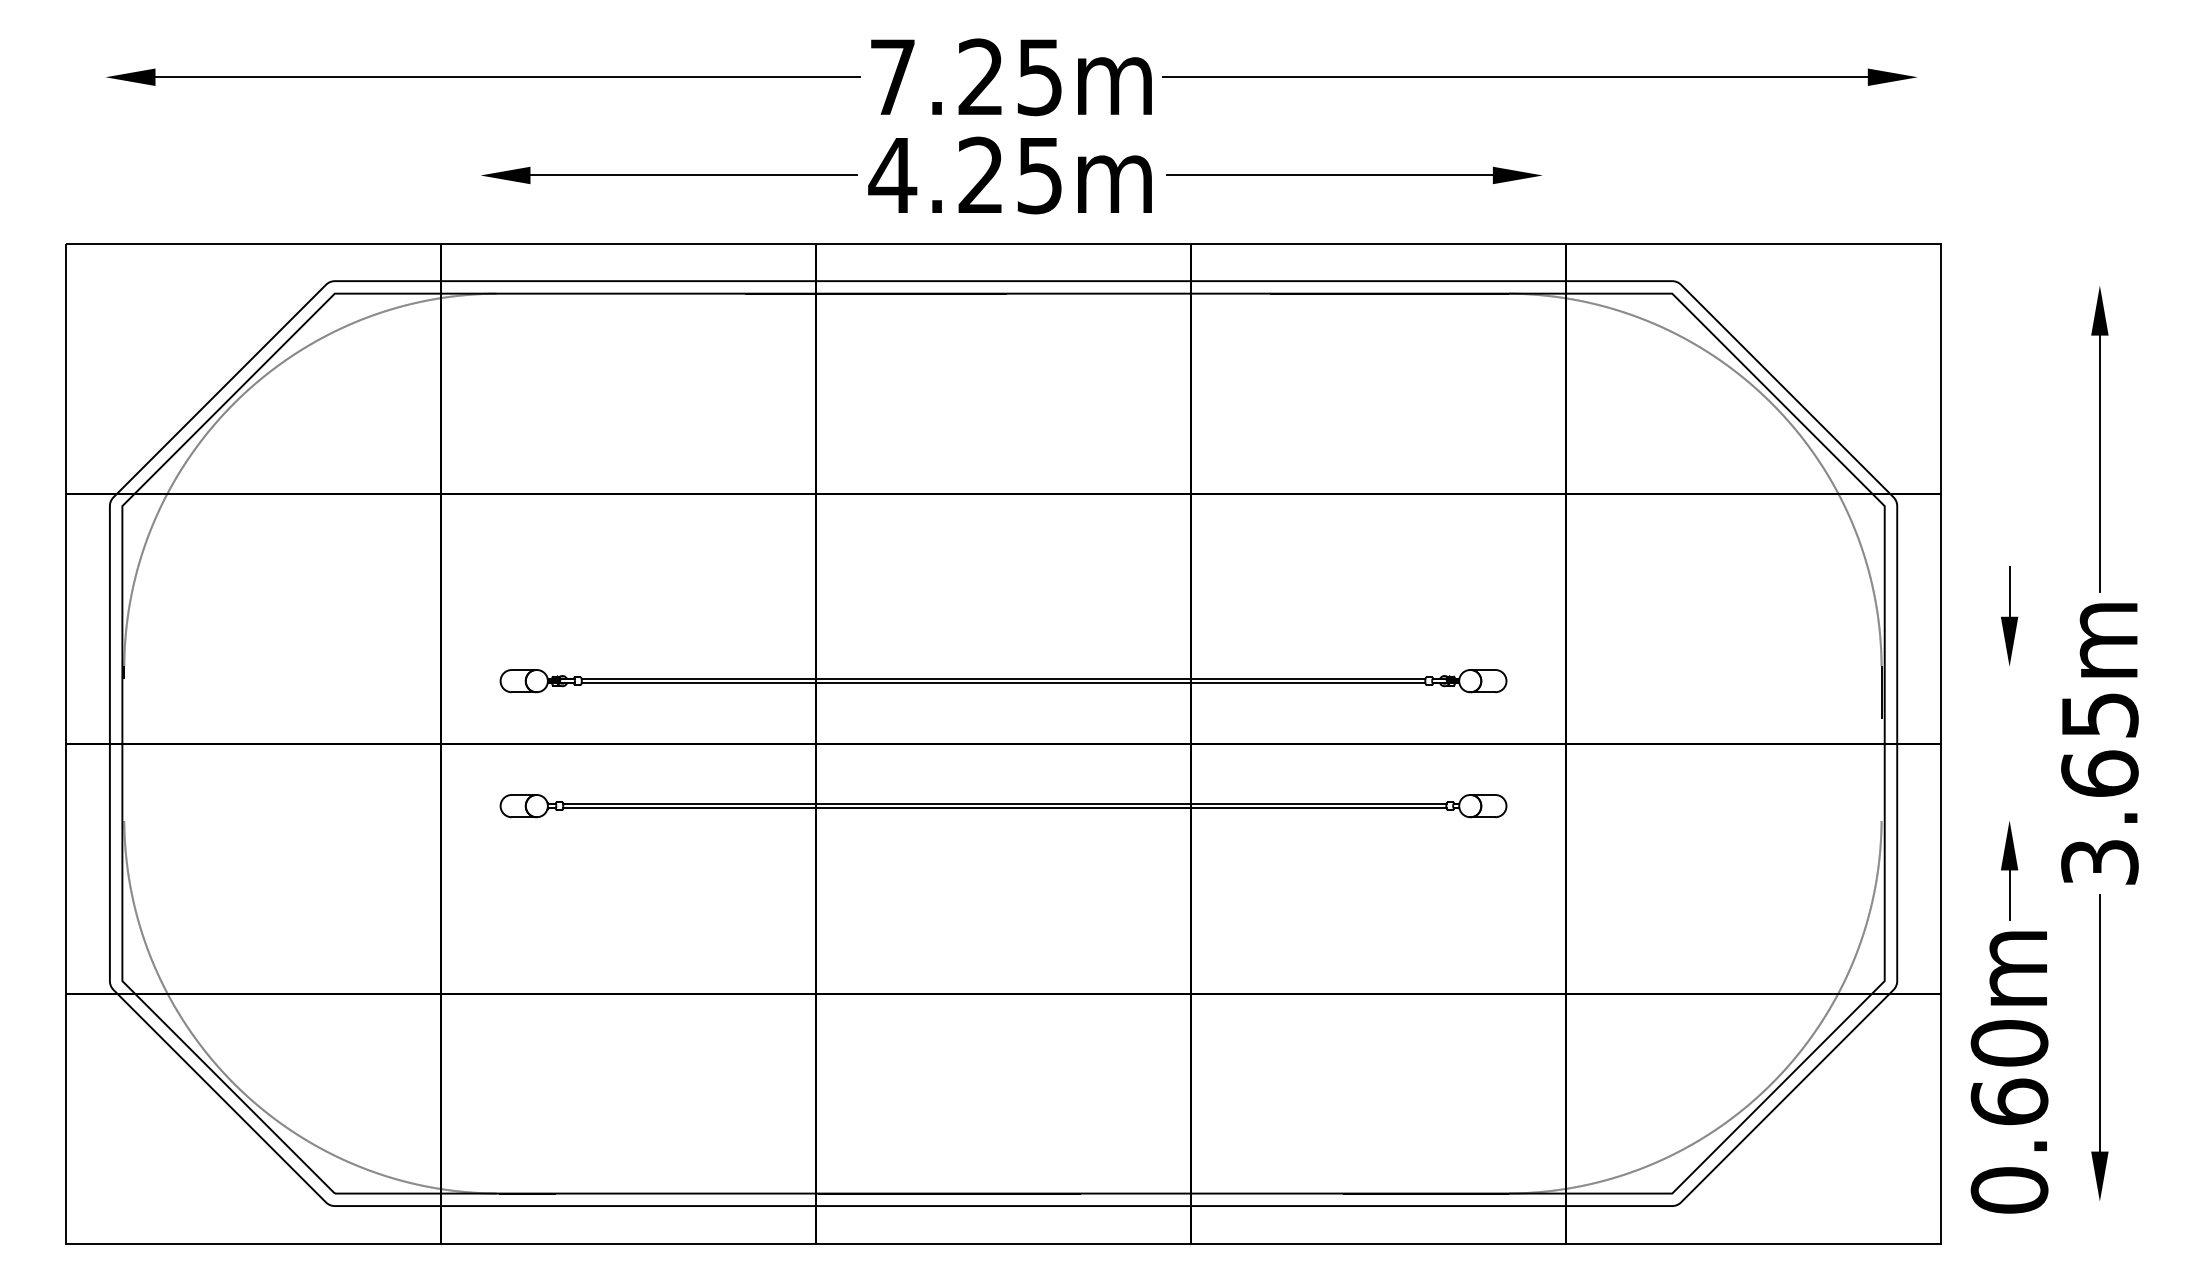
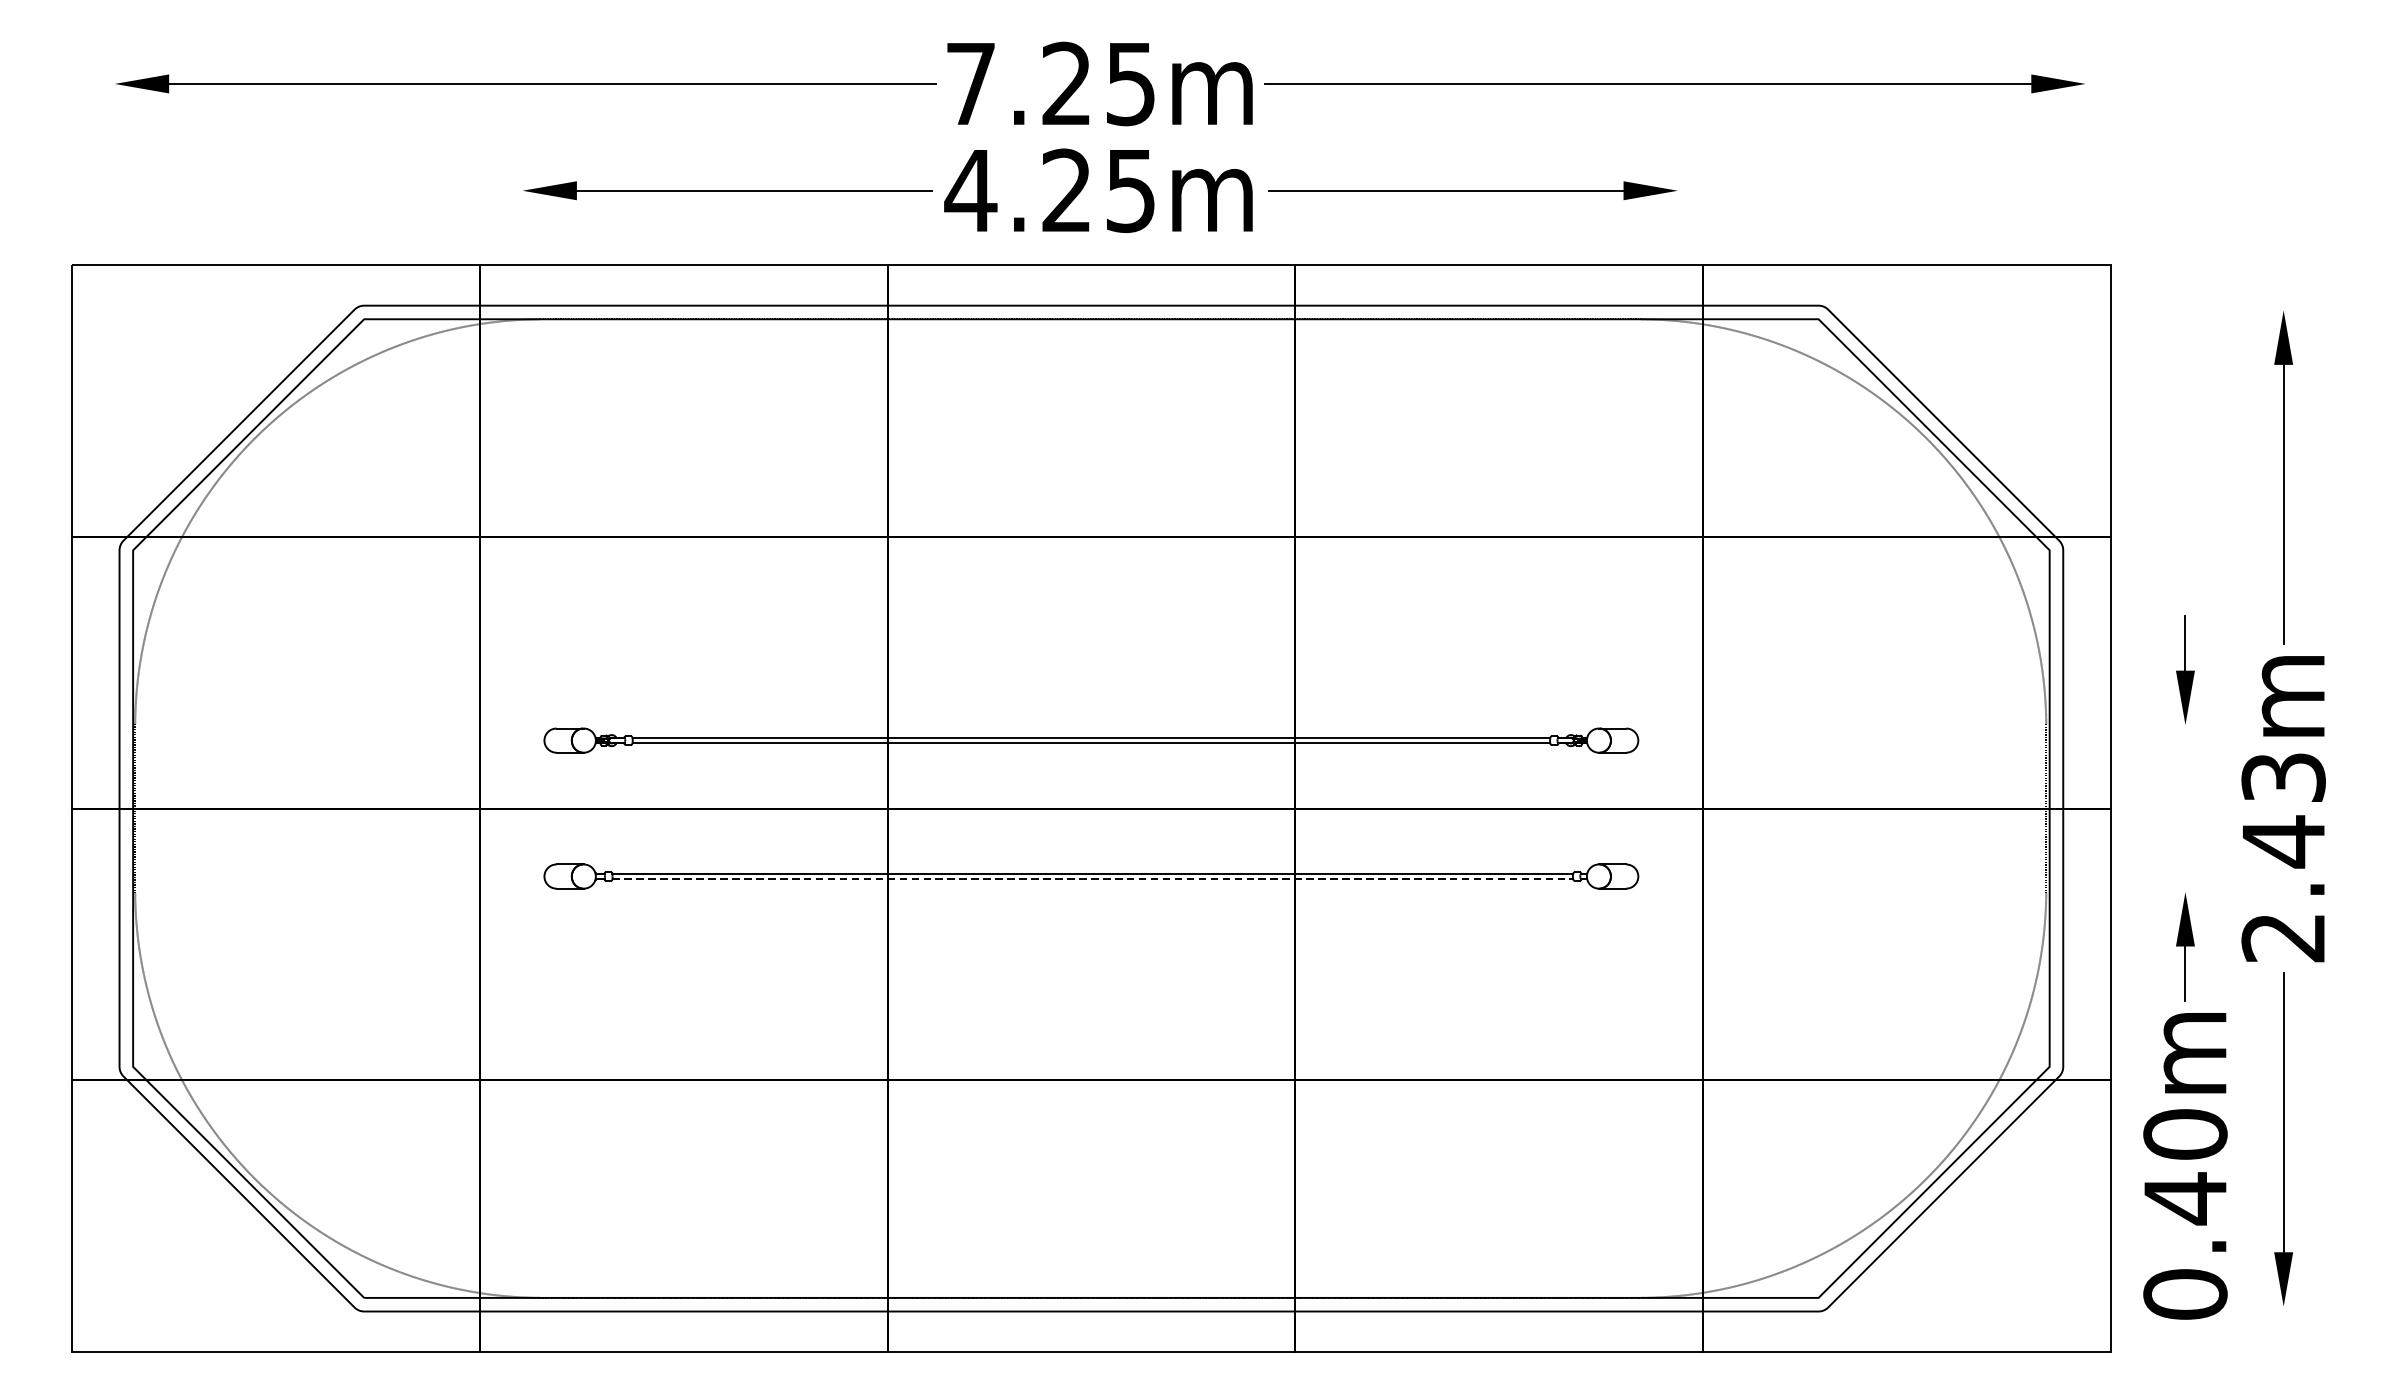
text: (2099, 788) -> (2283, 857), 3.65m -> 2.43m
line: (1004, 808) -> (1092, 879), solid -> dashed
text: (2009, 1102) -> (2185, 1198), 0.60m -> 0.40m

